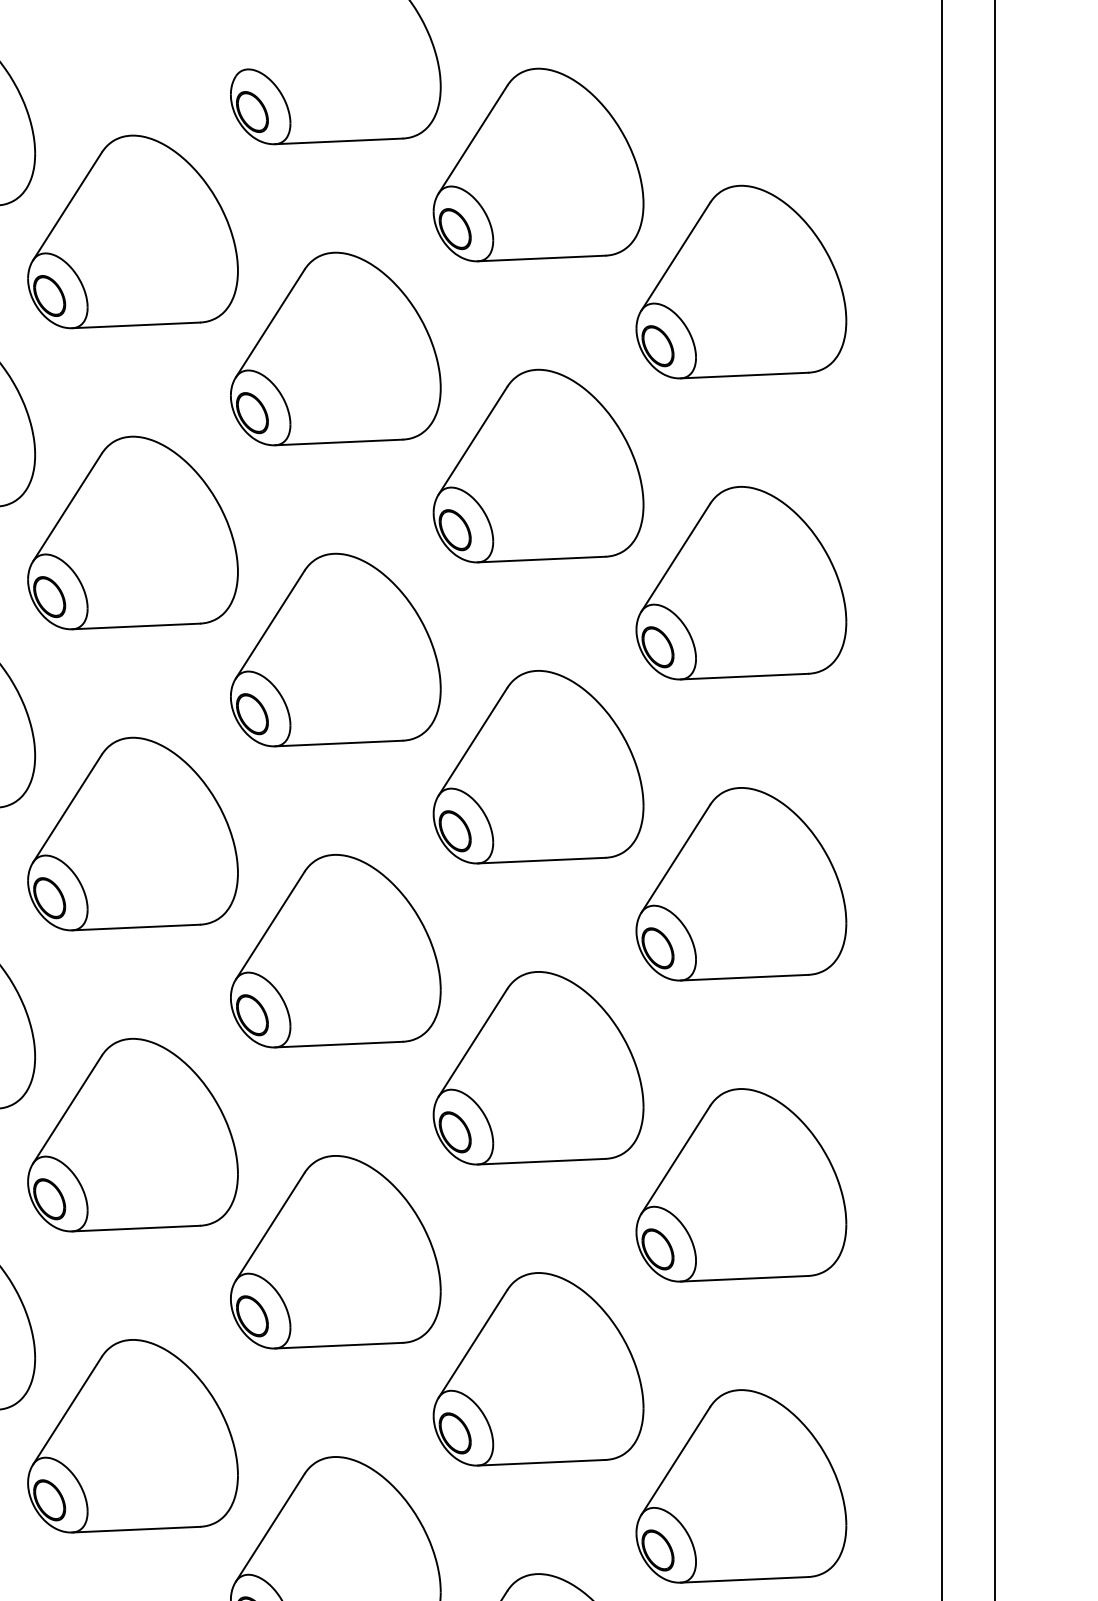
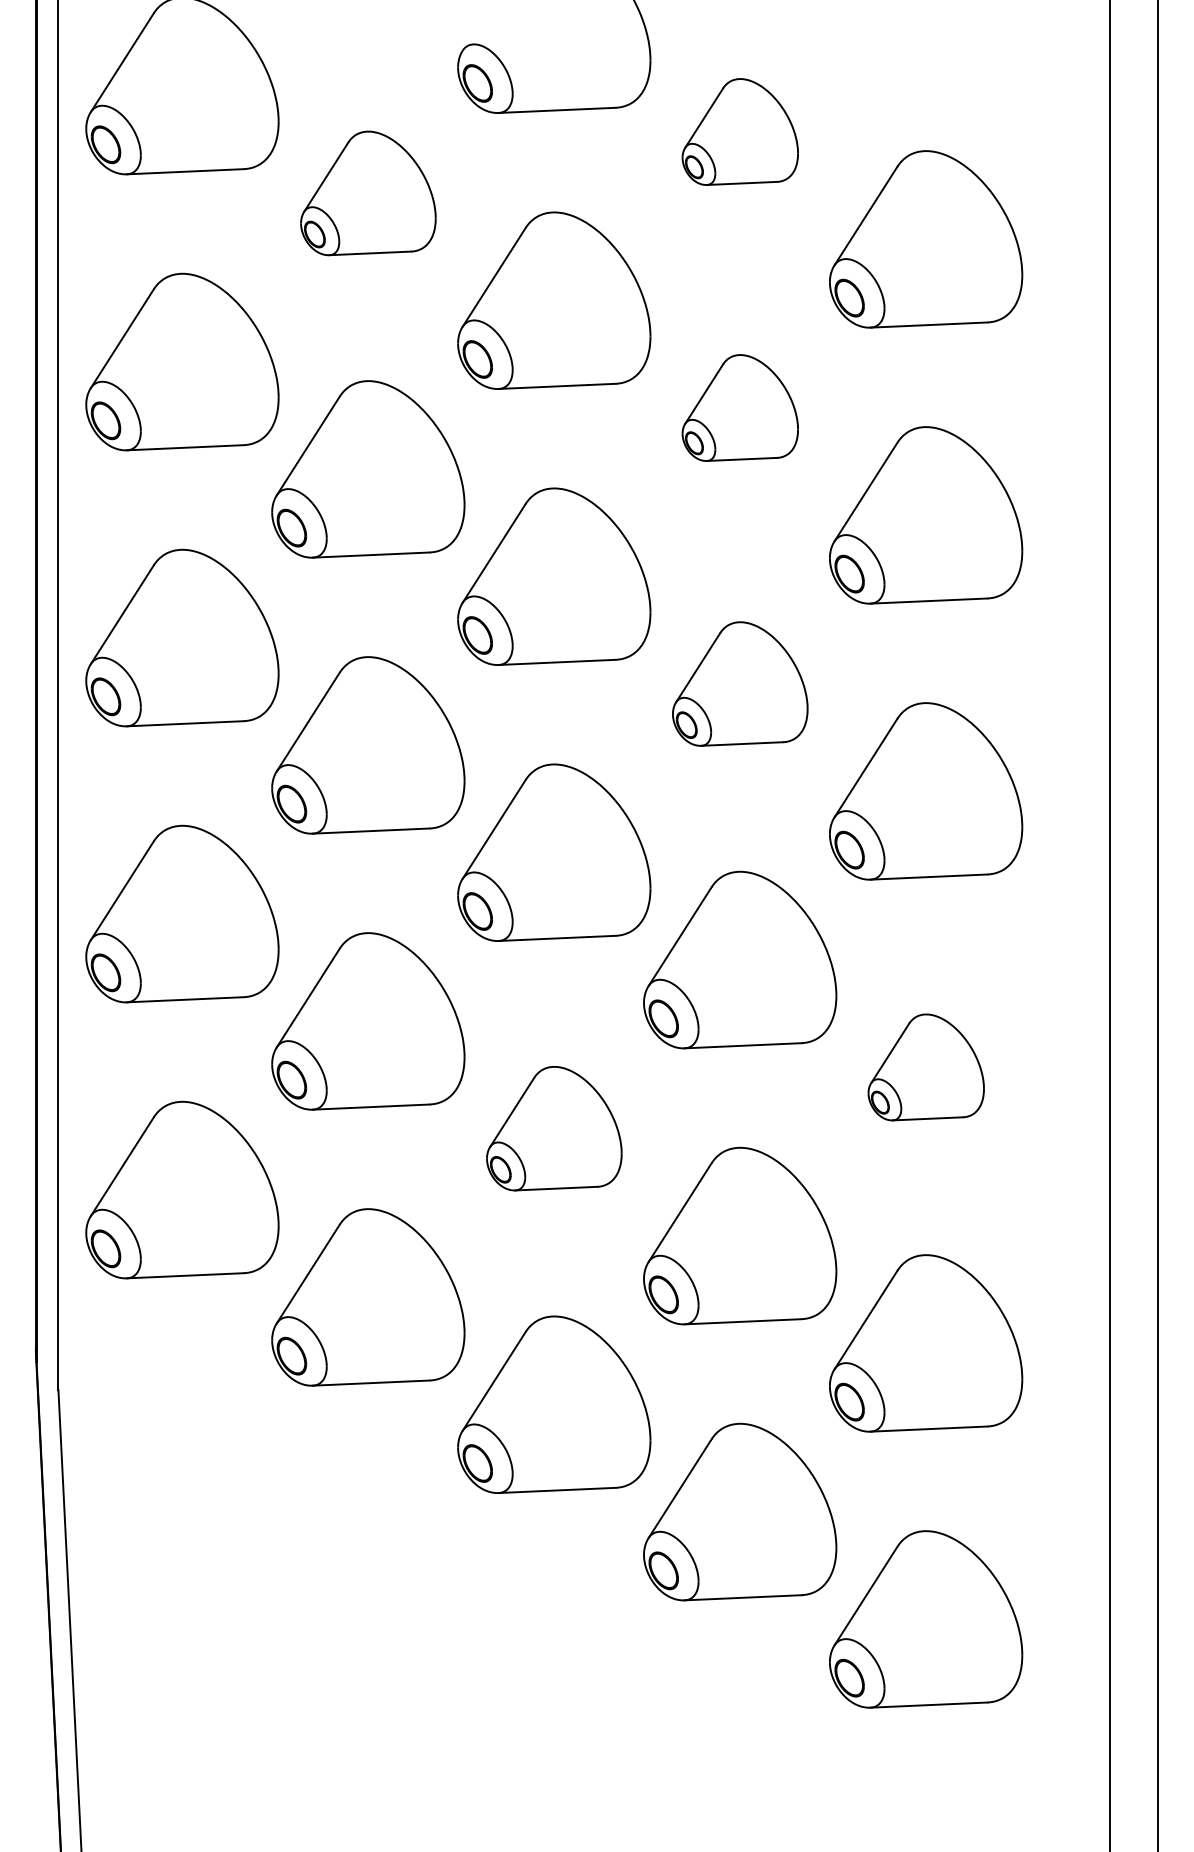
part: (538, 164) -> (740, 131), size x0.6
part: (133, 232) -> (368, 193), size x0.7
part: (538, 465) -> (740, 407), size x0.6
part: (538, 766) -> (740, 683), size x0.7
part: (741, 1185) -> (926, 1067), size x0.6
part: (336, 1251) -> (554, 1128), size x0.7

